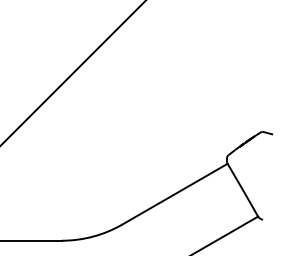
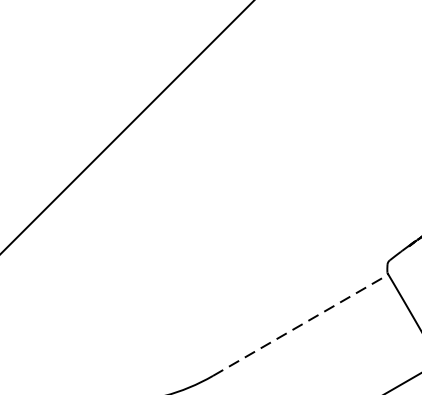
line: (175, 194) -> (301, 325), solid -> dashed

